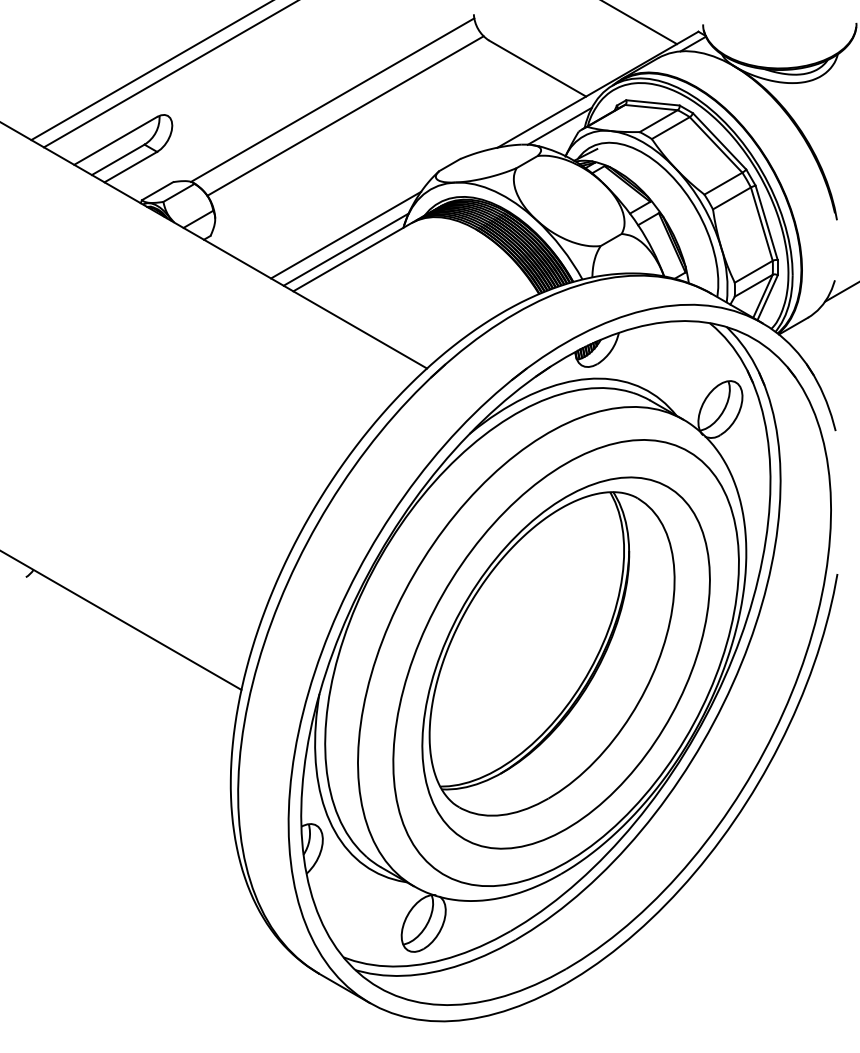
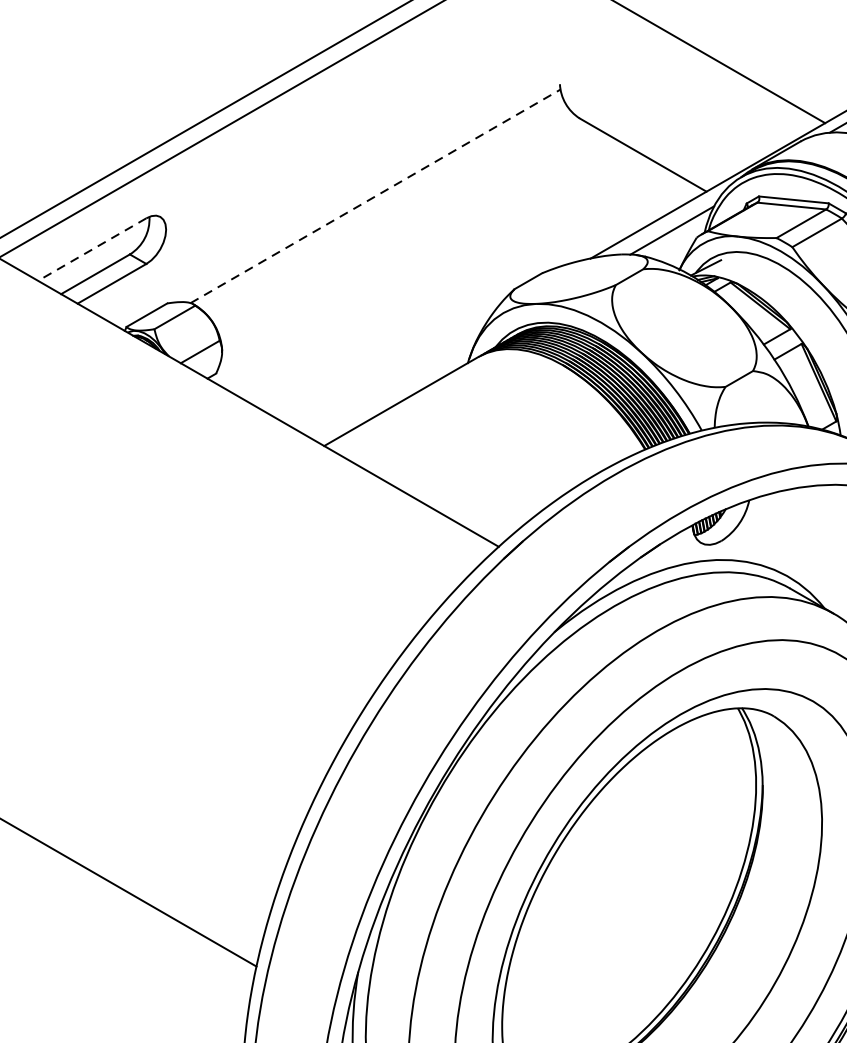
line: (332, 100) -> (375, 196), solid -> dashed
line: (345, 115) -> (392, 216), removed
line: (115, 140) -> (91, 249), solid -> dashed
line: (346, 234) -> (393, 371), removed
line: (345, 249) -> (392, 391), removed

